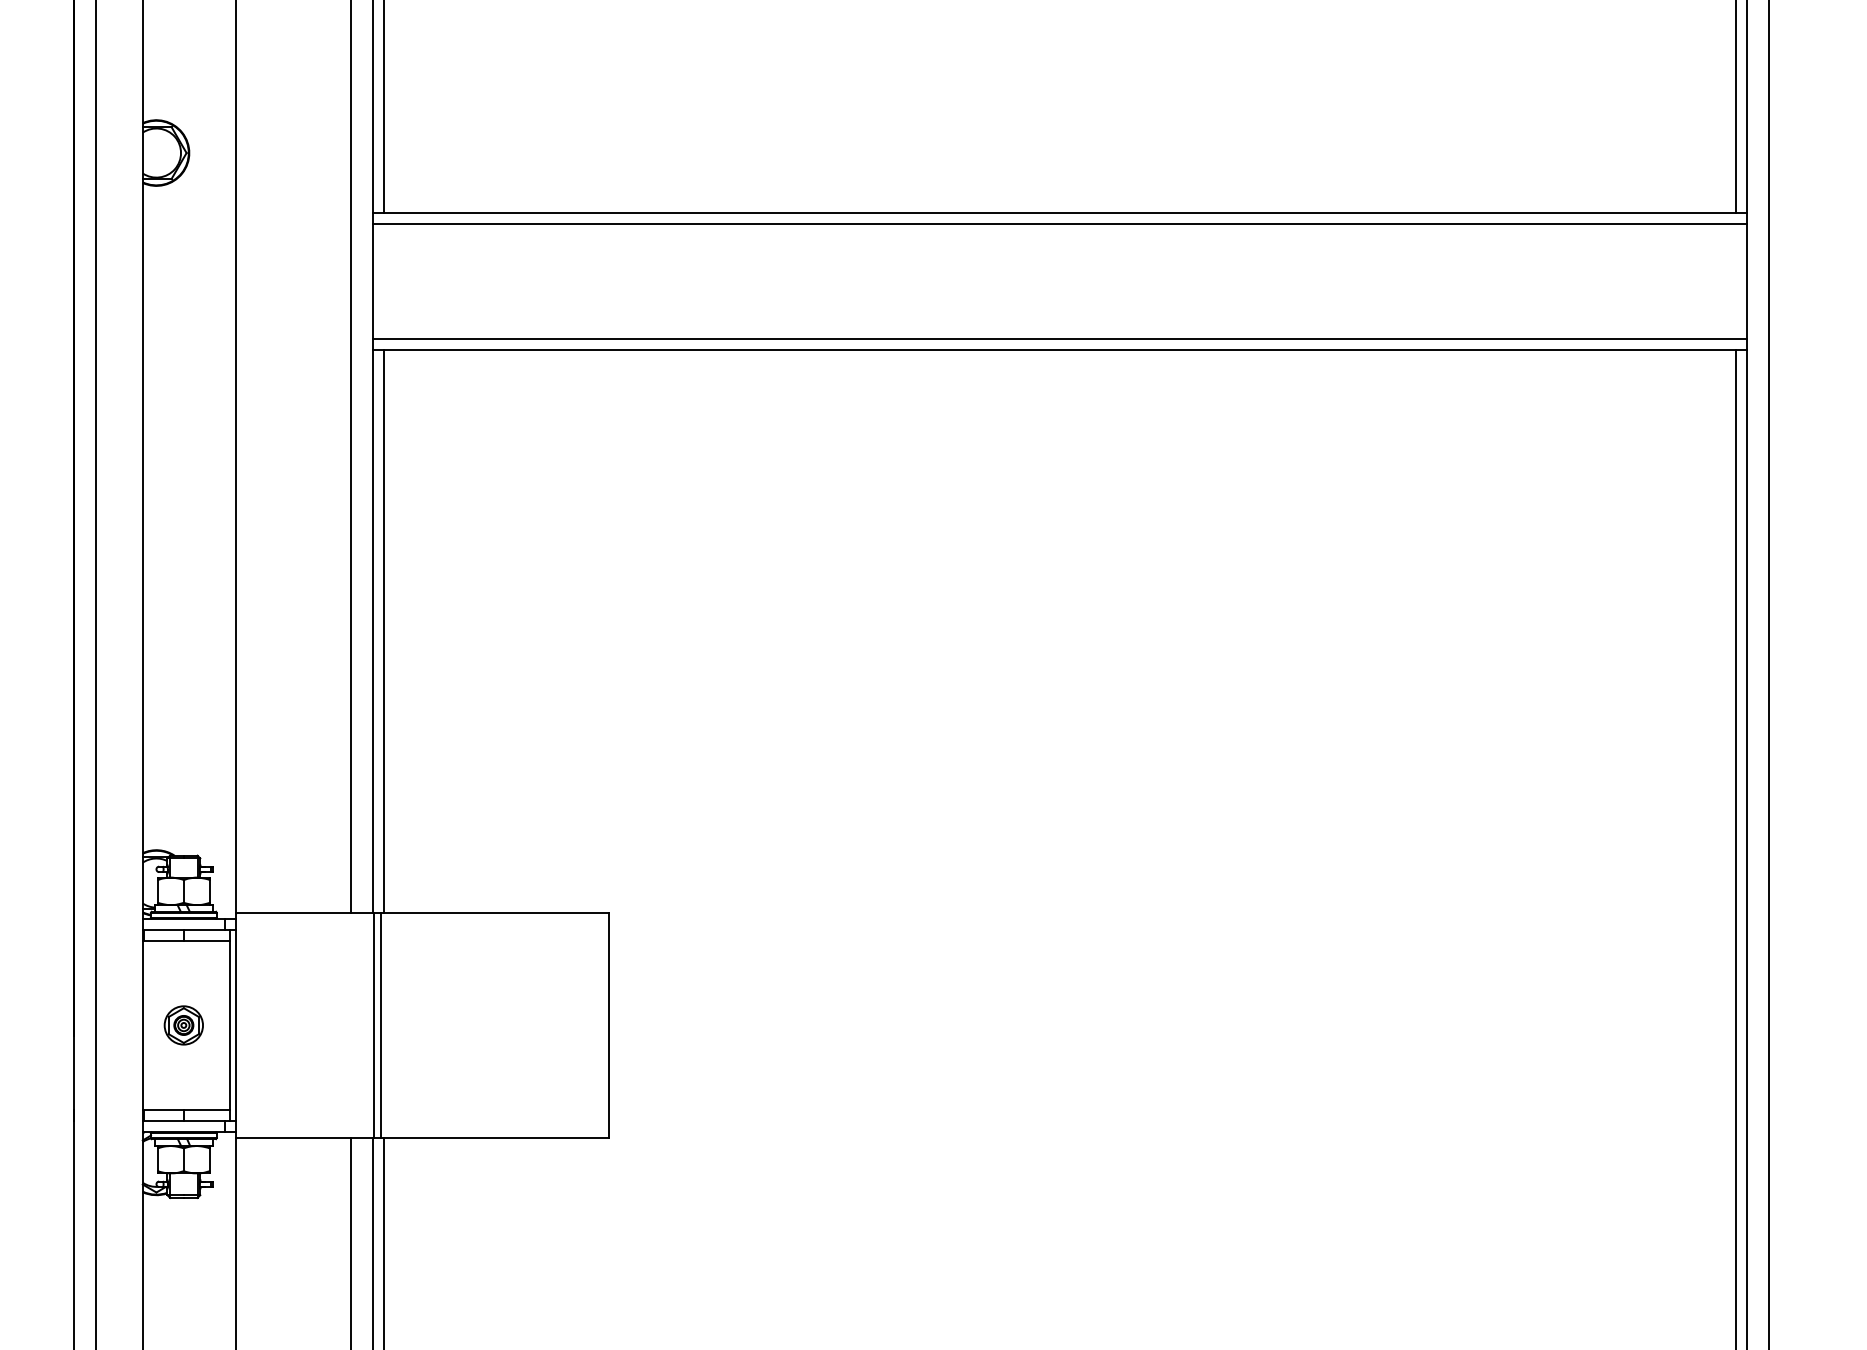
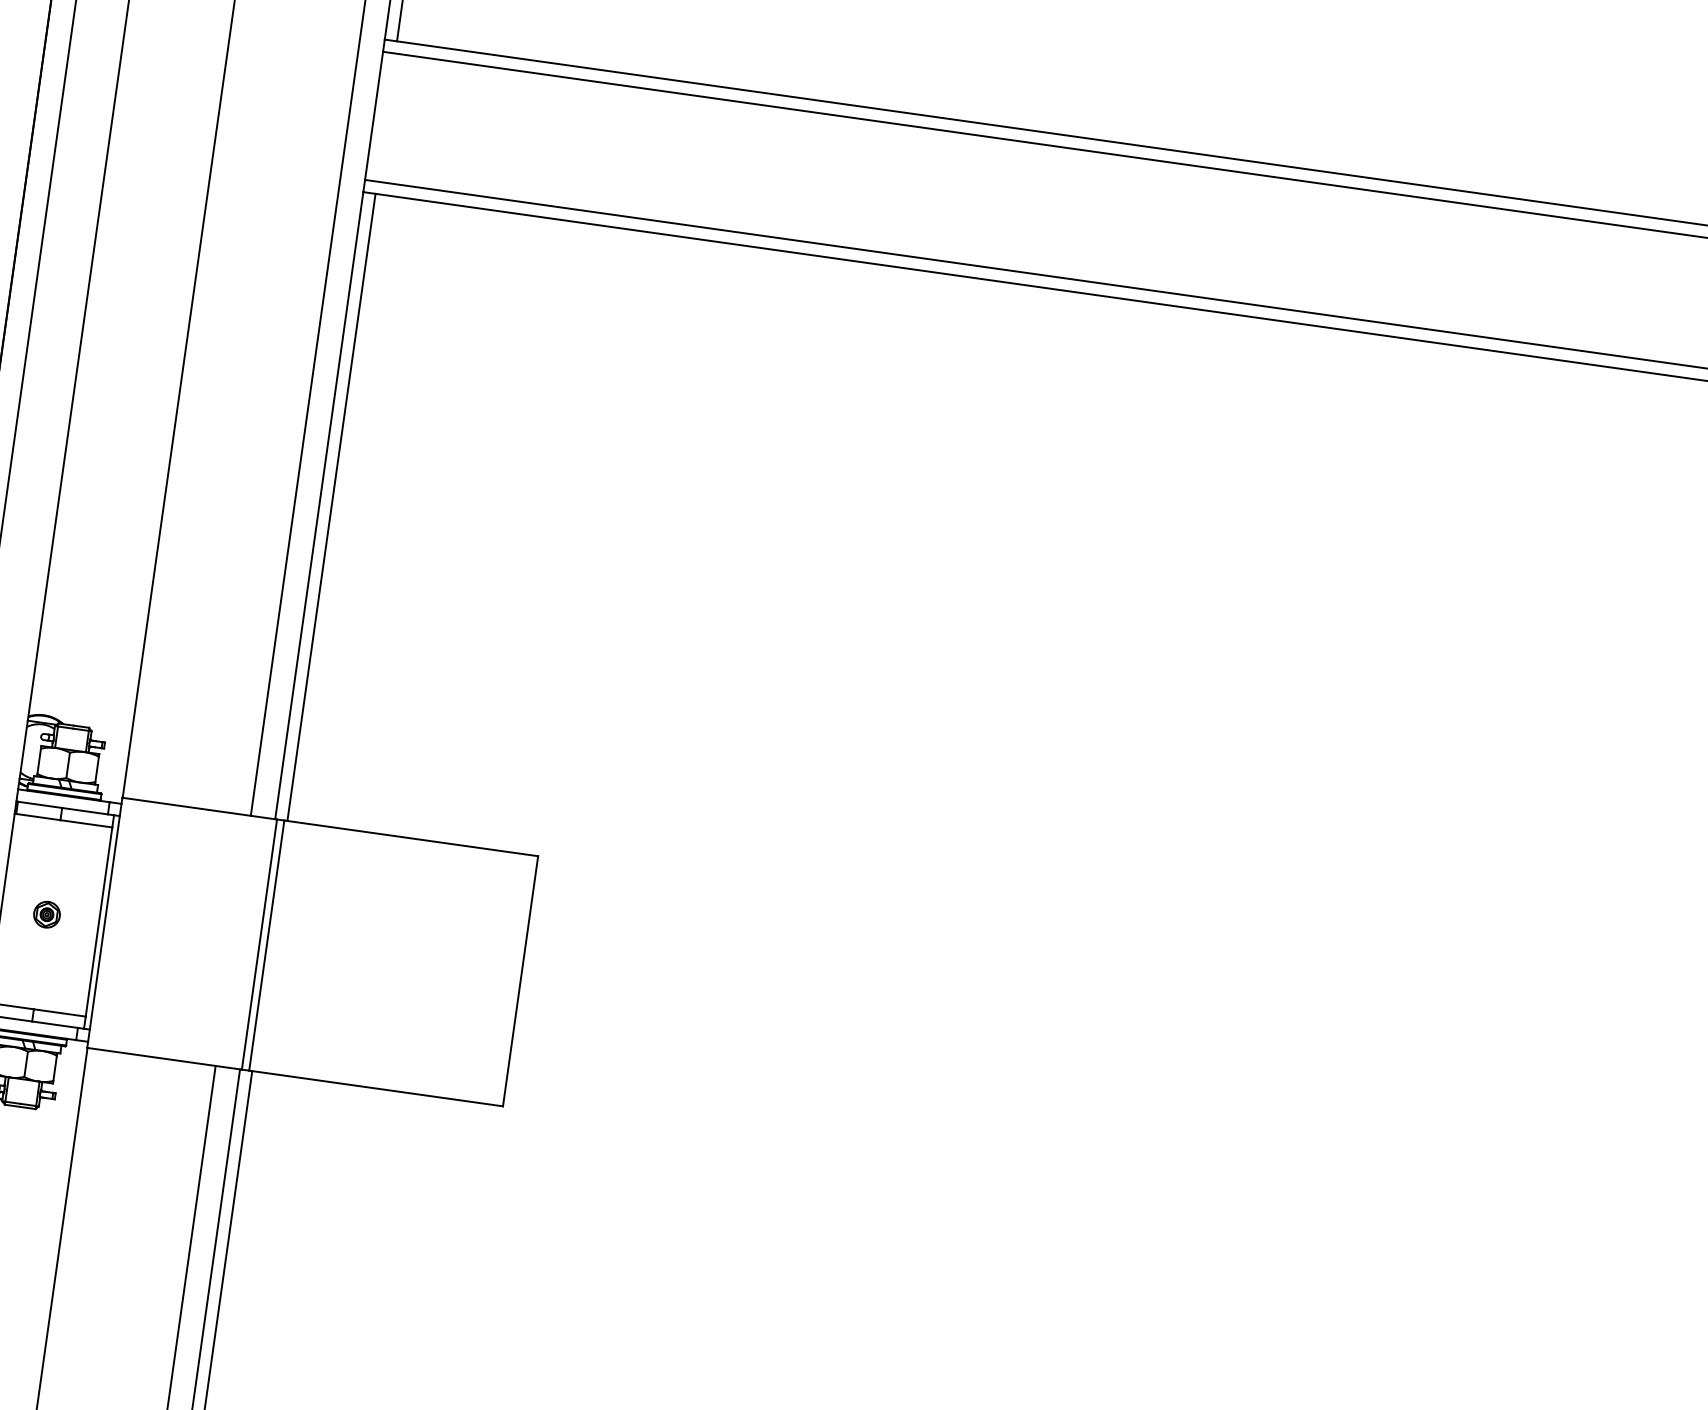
part: (183, 1025) -> (46, 914), size x0.6

